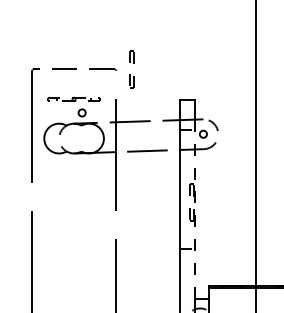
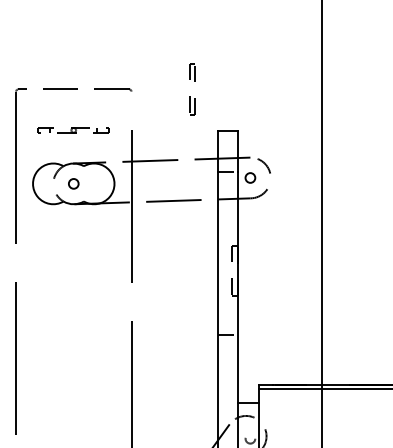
part: (130, 74) -> (190, 96), moved
circle: (81, 112) -> (73, 183), moved
line: (194, 213) -> (238, 286), dashed -> solid

